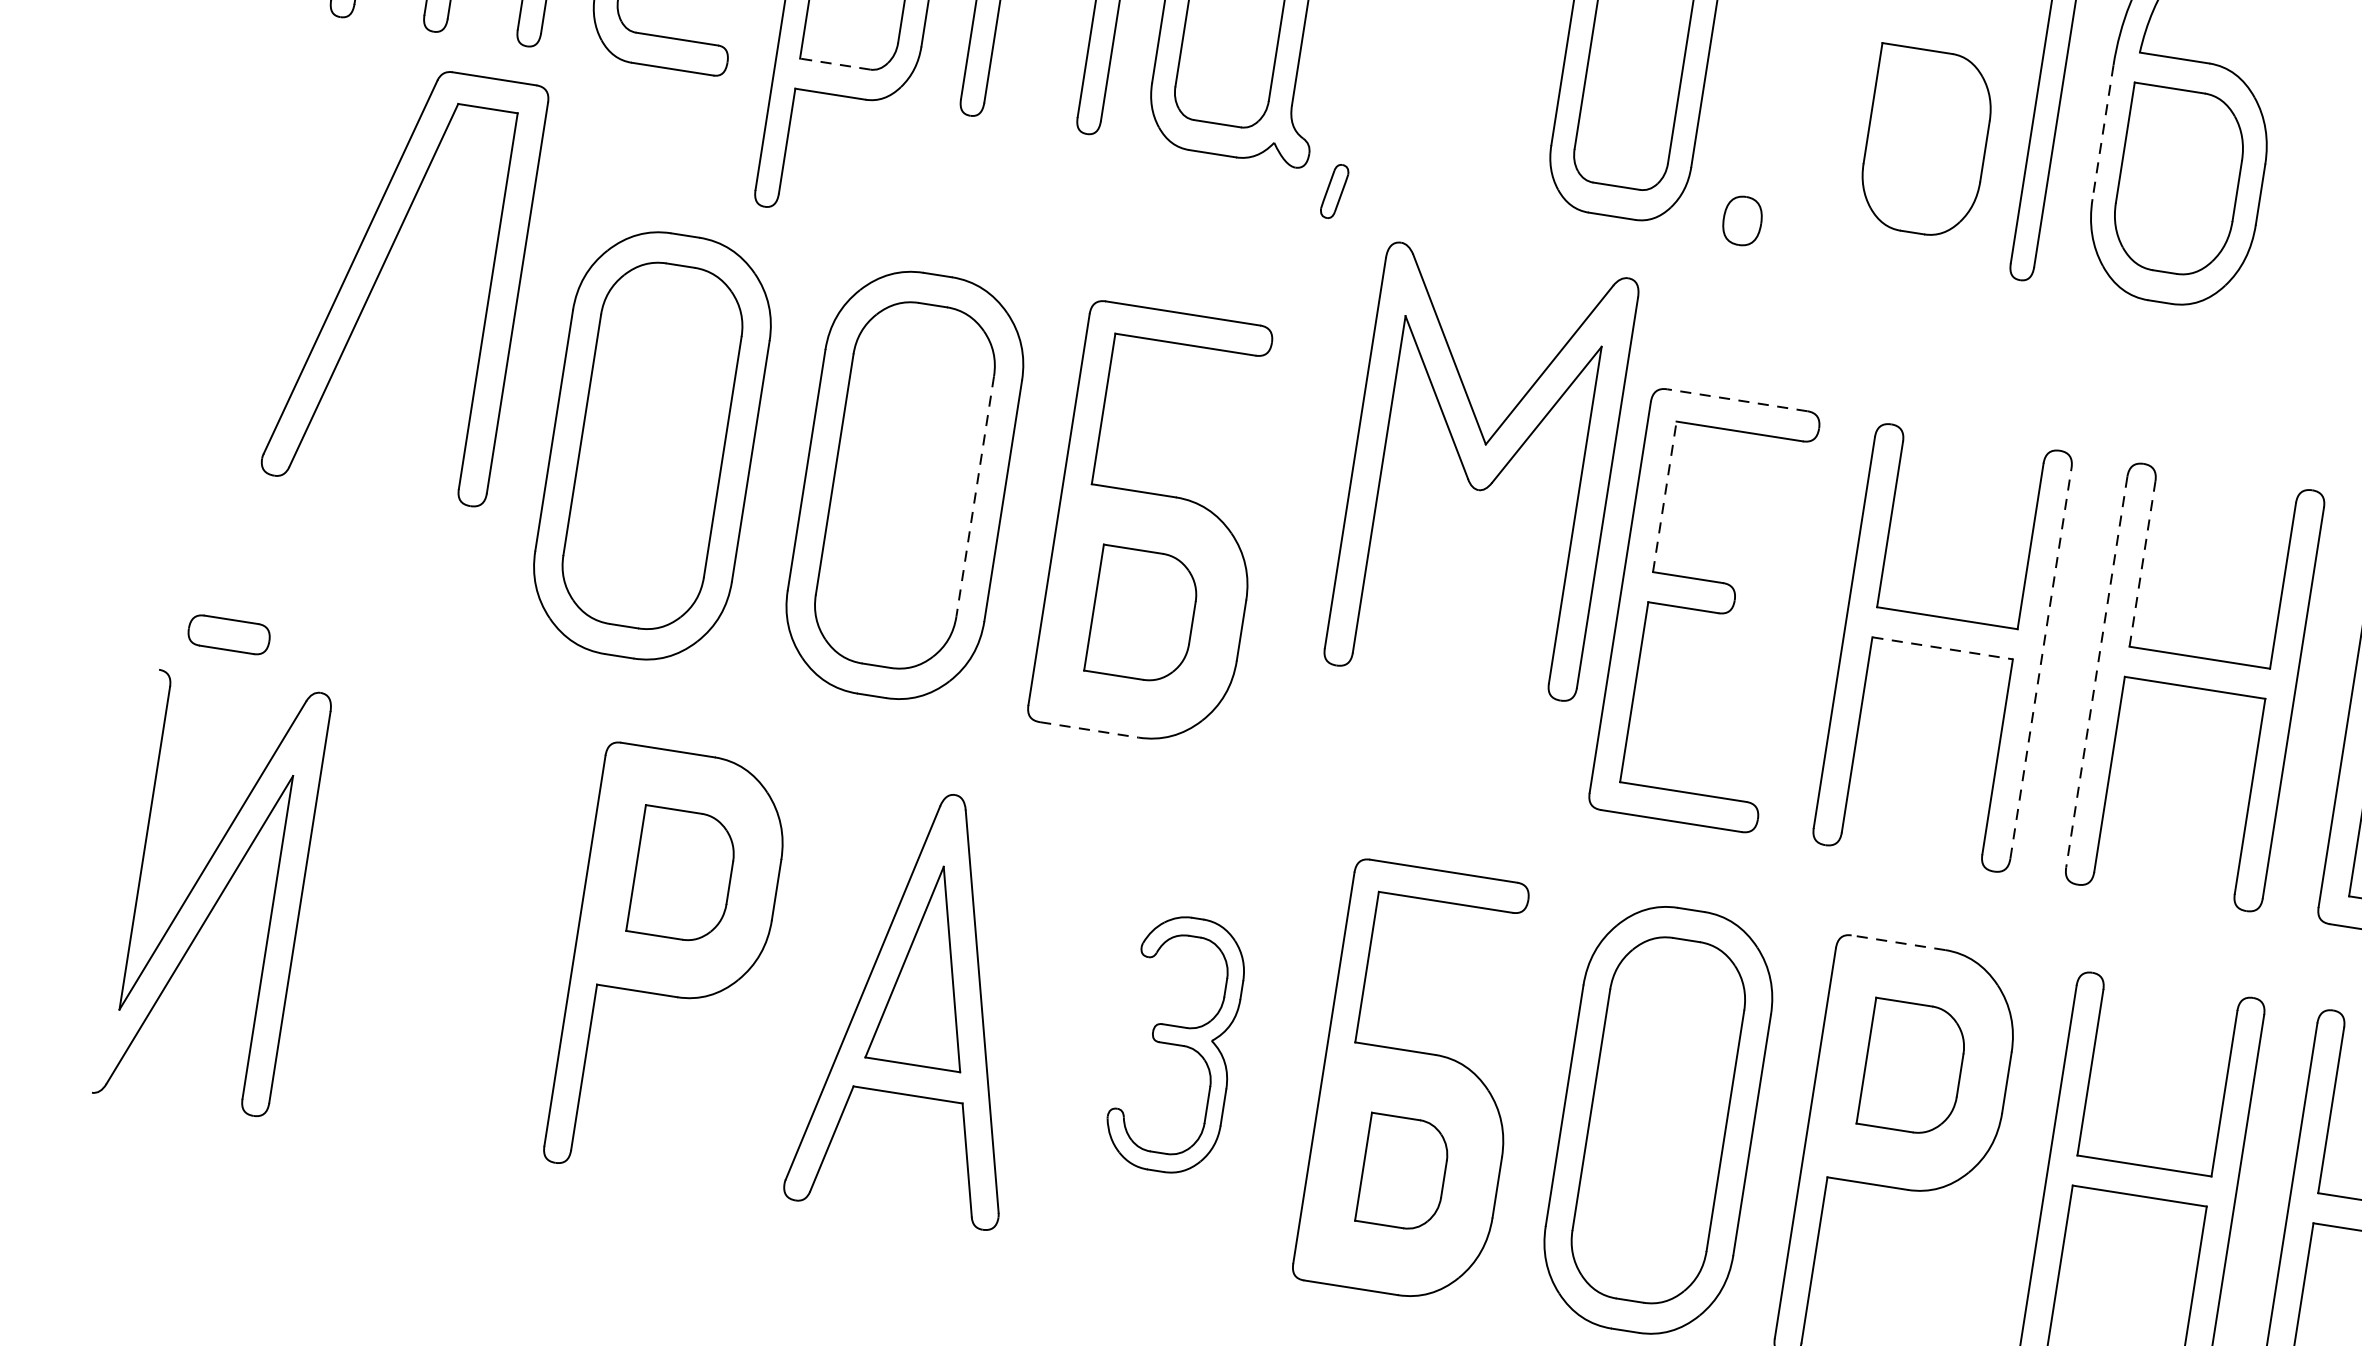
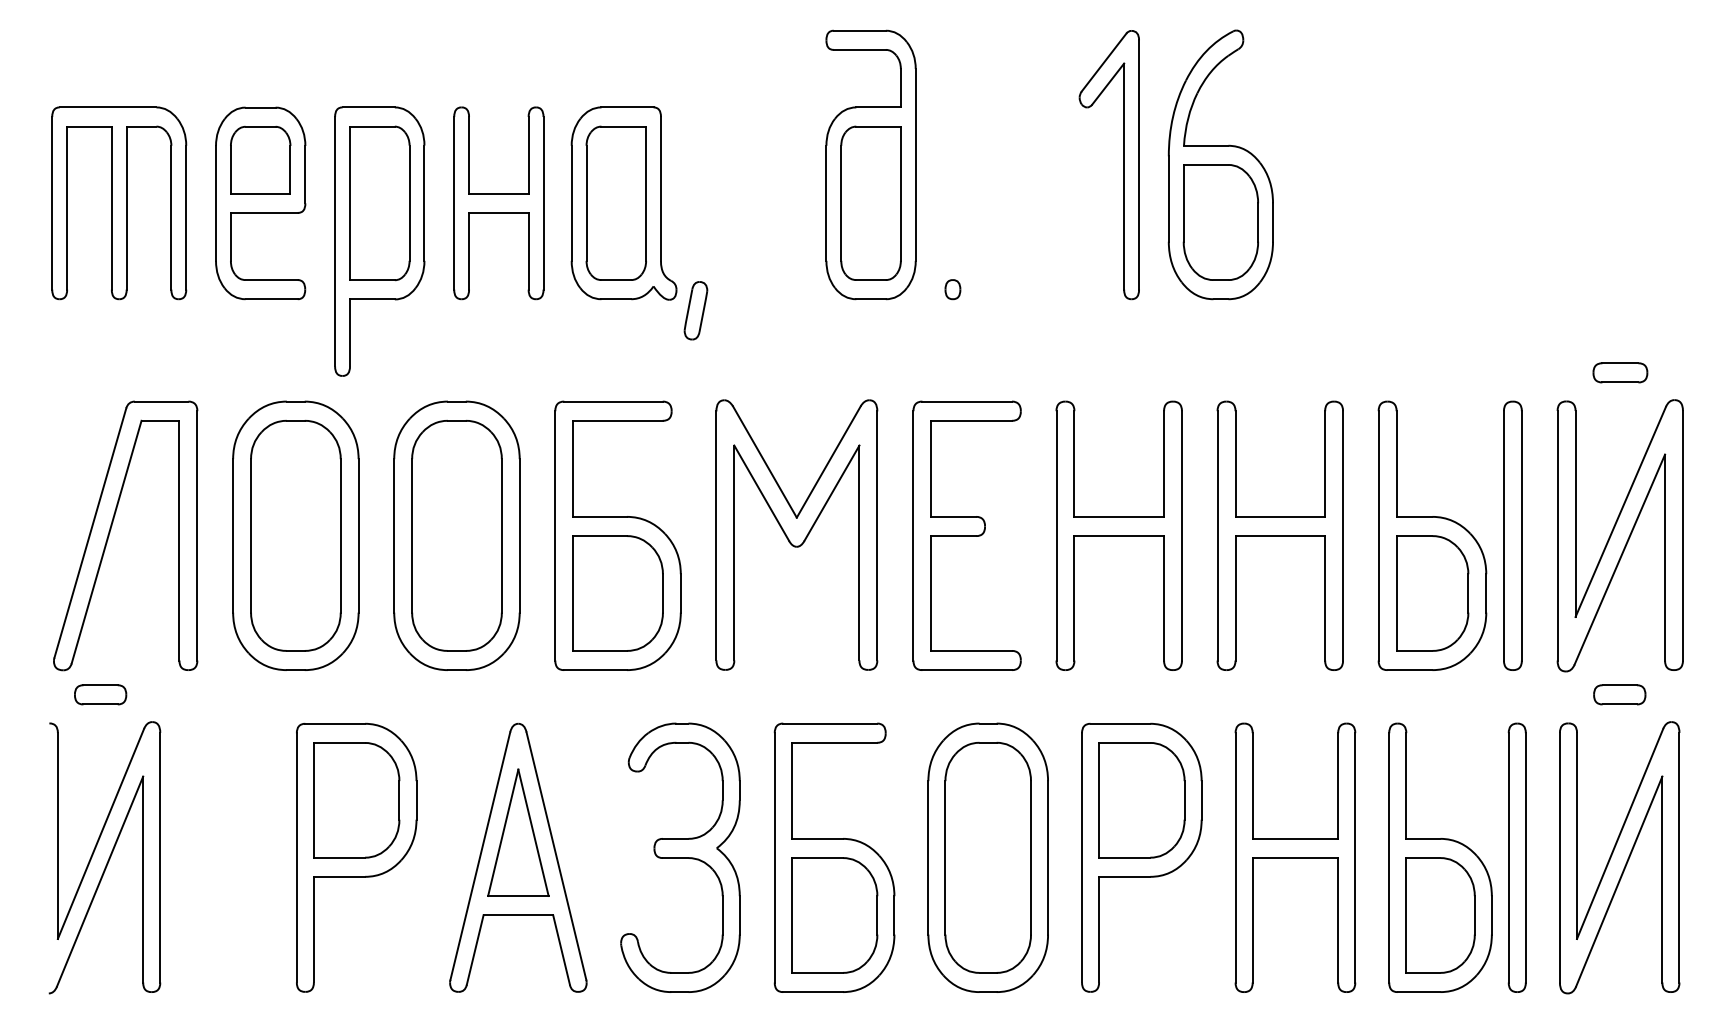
line: (833, 64) -> (371, 280), dashed -> solid
line: (2102, 132) -> (1168, 199), dashed -> solid
part: (1925, 142) -> (1059, 222), removed
part: (1333, 190) -> (695, 310), size x1.67
part: (1741, 220) -> (952, 289), size x0.62
part: (381, 272) -> (110, 533), moved
line: (1737, 400) -> (967, 401), dashed -> solid
part: (1481, 470) -> (796, 534), moved
line: (974, 495) -> (501, 535), dashed -> solid
line: (1665, 496) -> (931, 468), dashed -> solid
line: (2142, 564) -> (1235, 464), dashed -> solid
part: (1142, 615) -> (617, 593), size x1.43
part: (229, 634) -> (100, 694), moved
line: (1942, 649) -> (1119, 536), dashed -> solid
line: (2040, 662) -> (1181, 535), dashed -> solid
line: (2096, 671) -> (1217, 535), dashed -> solid
line: (1090, 730) -> (596, 670), dashed -> solid
part: (682, 875) -> (356, 800), size x1.43
part: (212, 893) -> (104, 857), moved
line: (1898, 942) -> (1120, 723), dashed -> solid
part: (1176, 1044) -> (680, 857), size x1.67
part: (1912, 1068) -> (1141, 800), size x1.43
part: (1403, 1172) -> (834, 915), size x1.67

